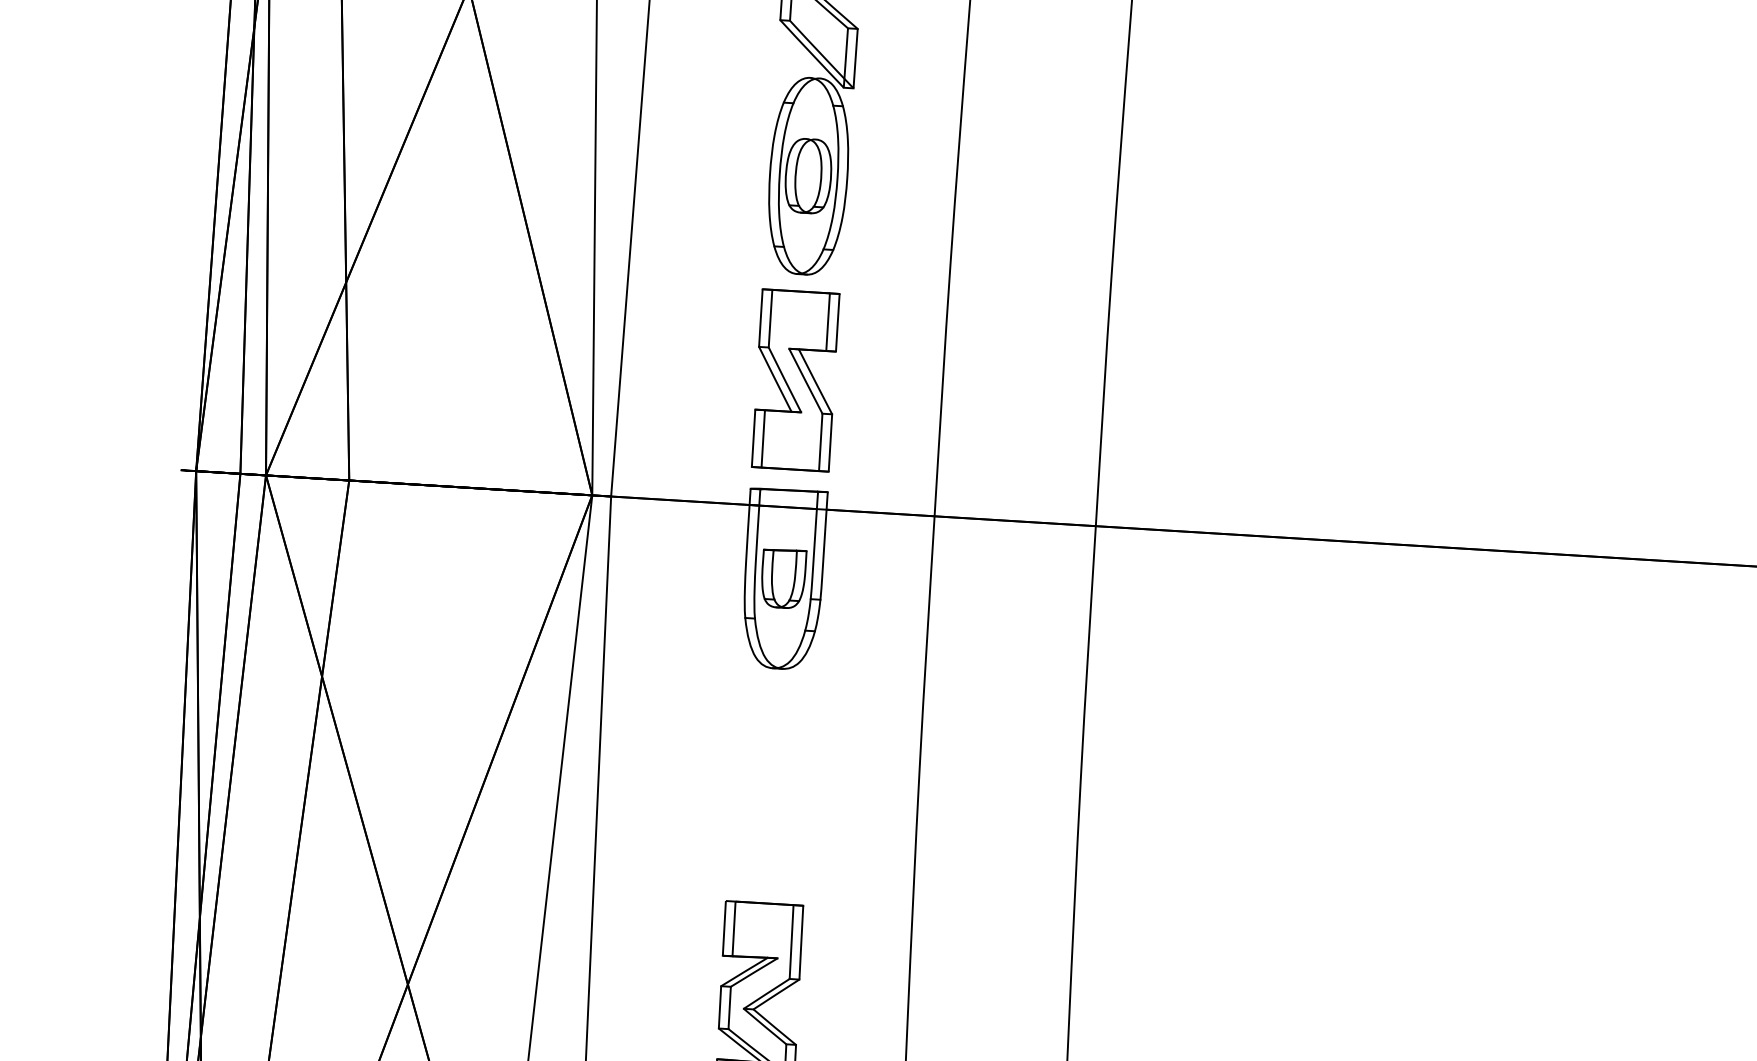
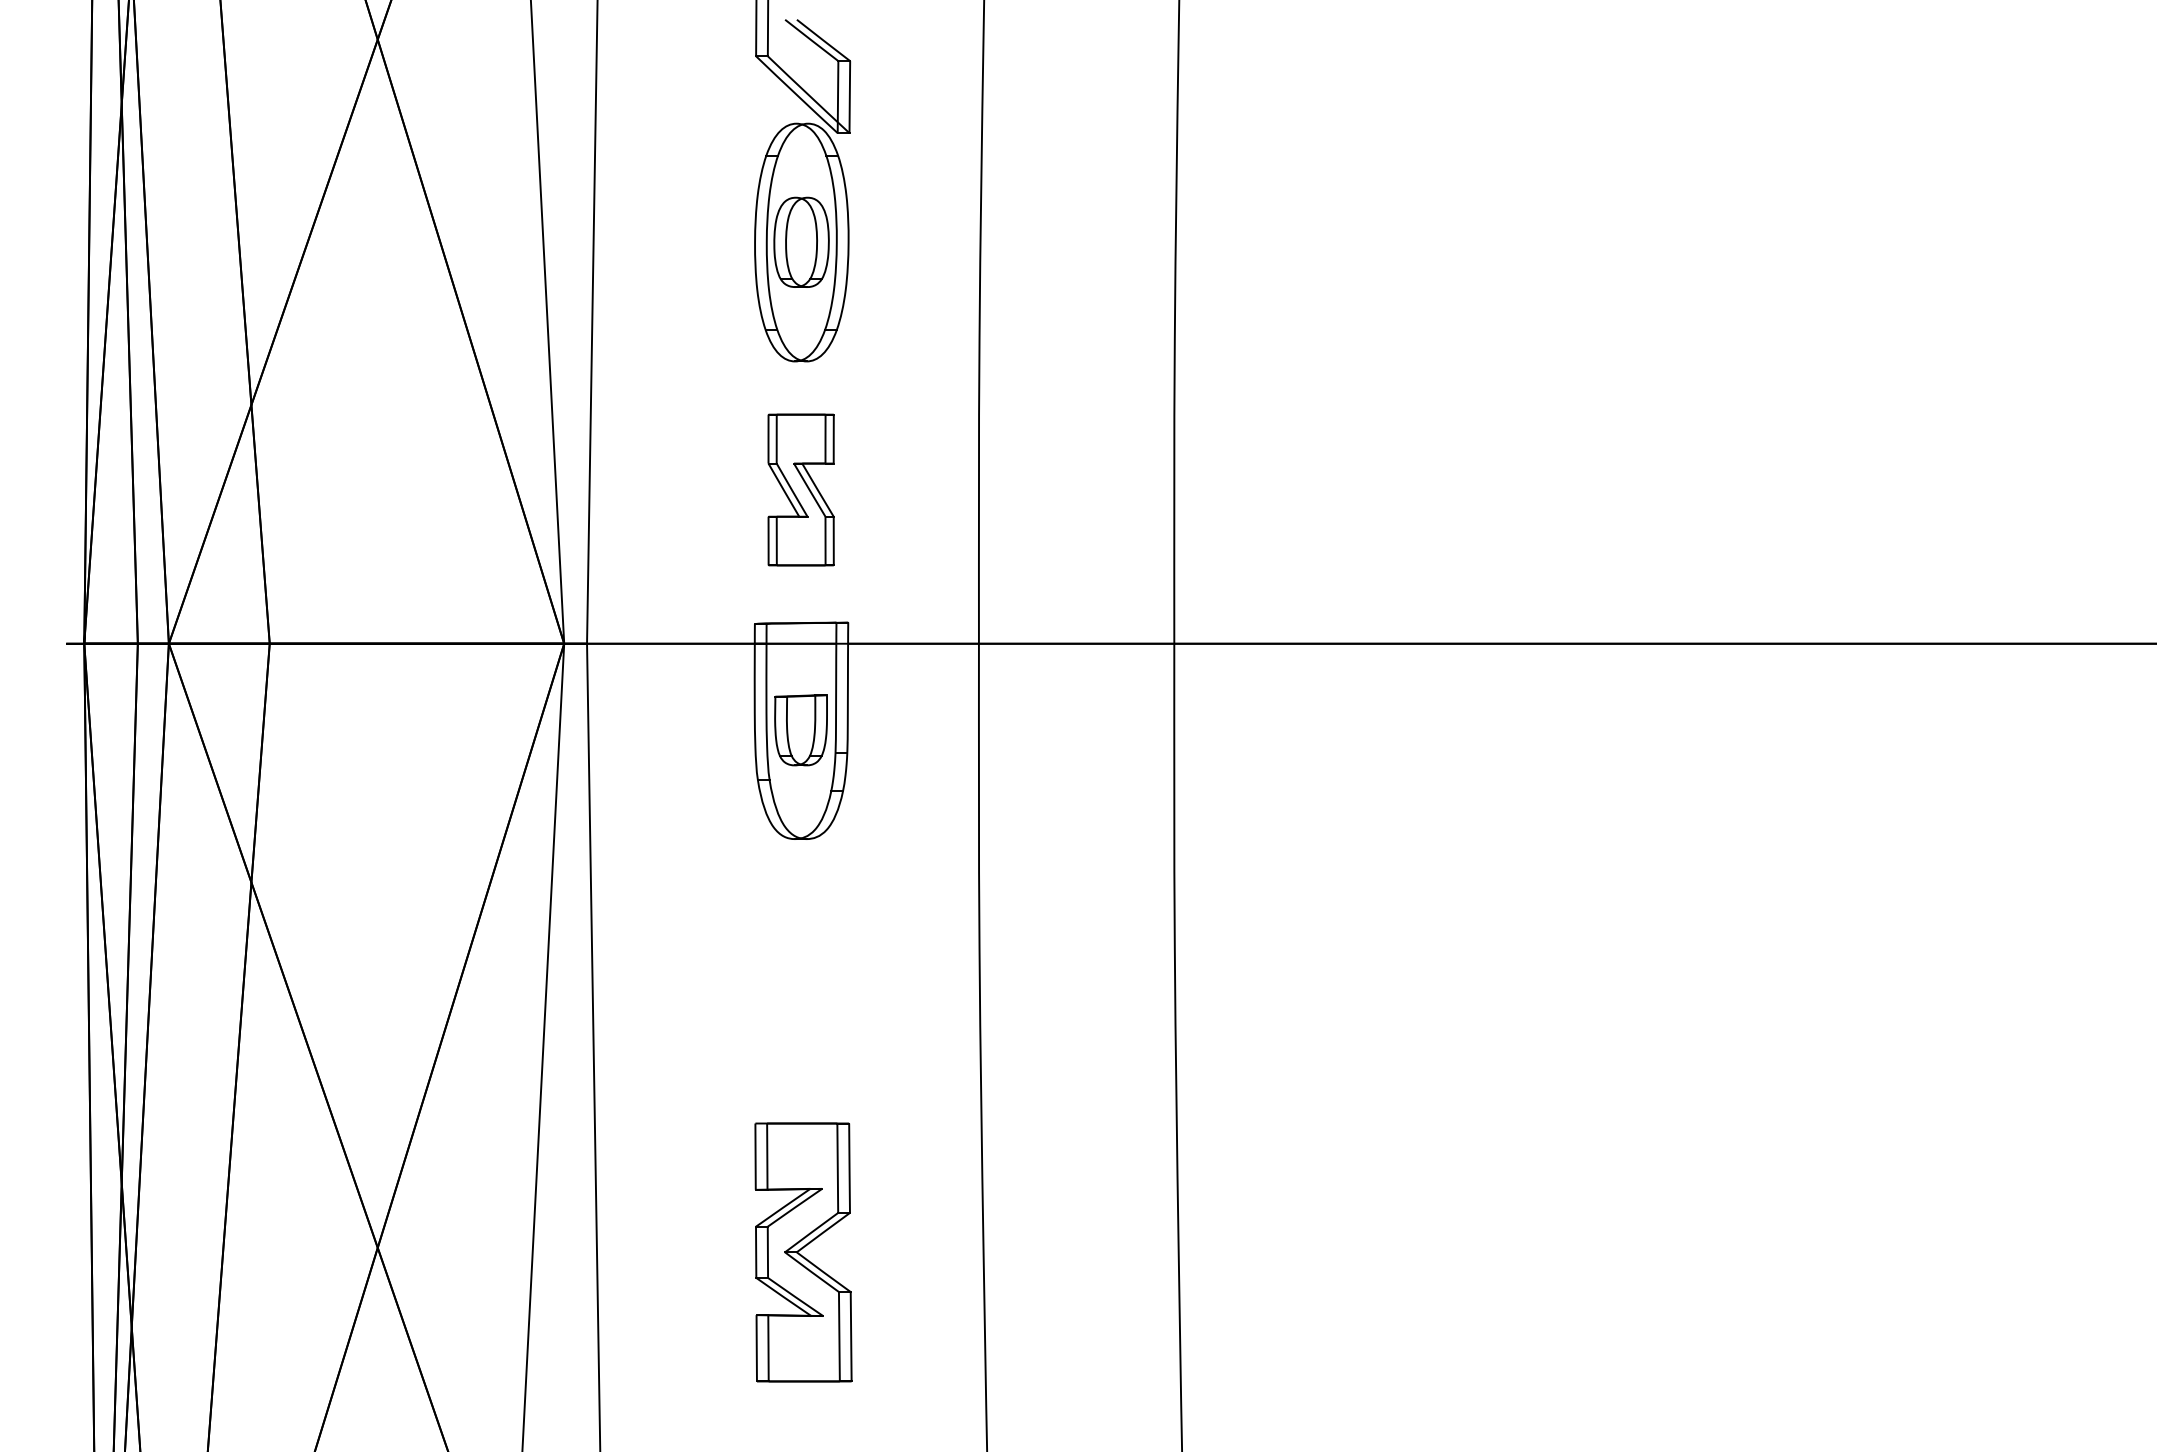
part: (795, 379) -> (800, 489), size x0.7

